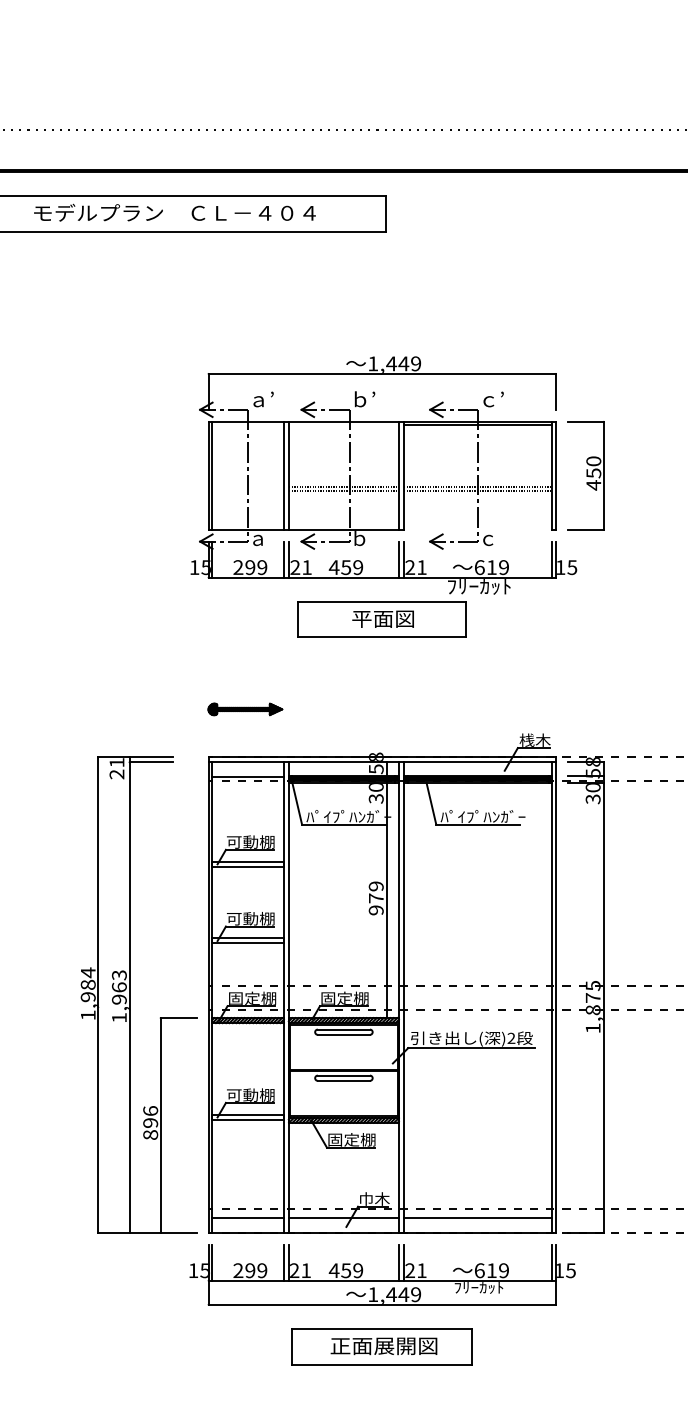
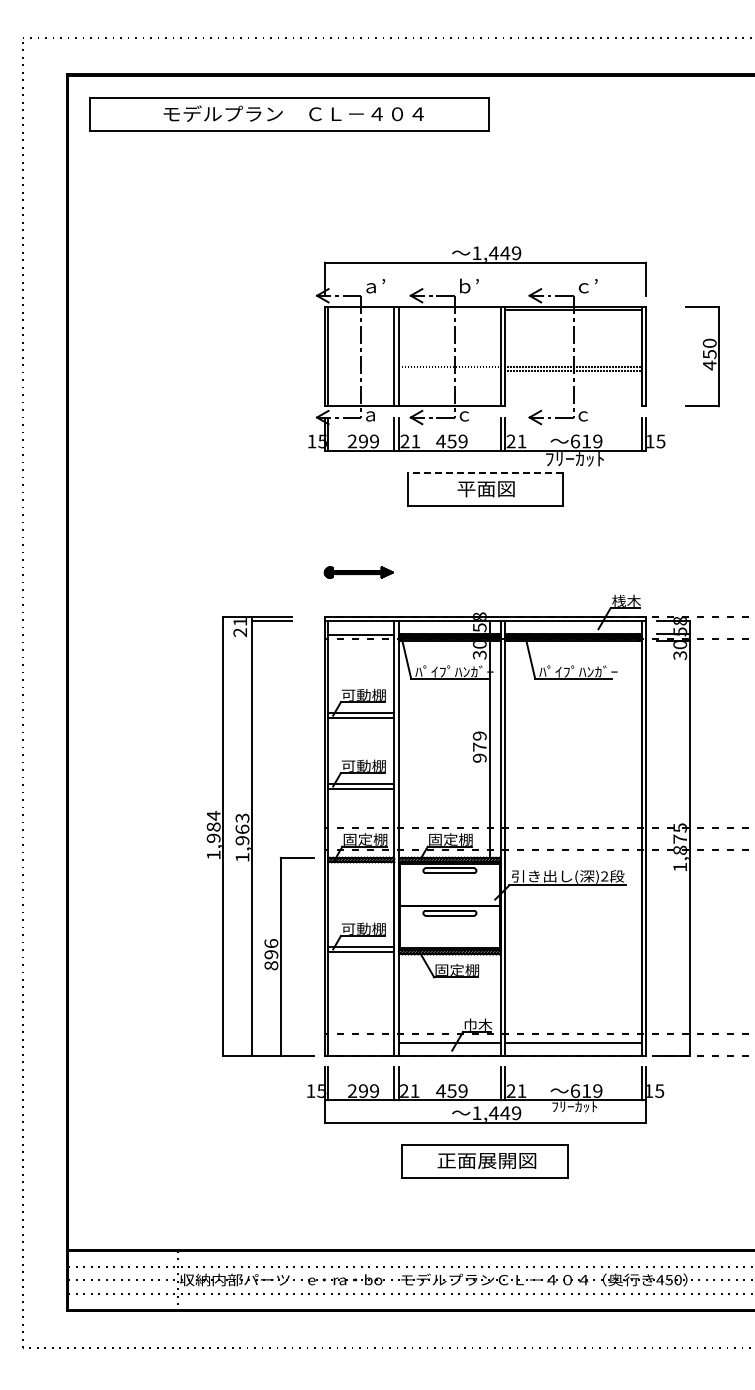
part: (585, 475) -> (702, 356), moved
line: (343, 490) -> (449, 370), removed
text: (359, 538) -> (464, 414), ｂ -> ｃ
line: (381, 601) -> (484, 472), solid -> dashed
line: (248, 1218) -> (361, 1042), removed

